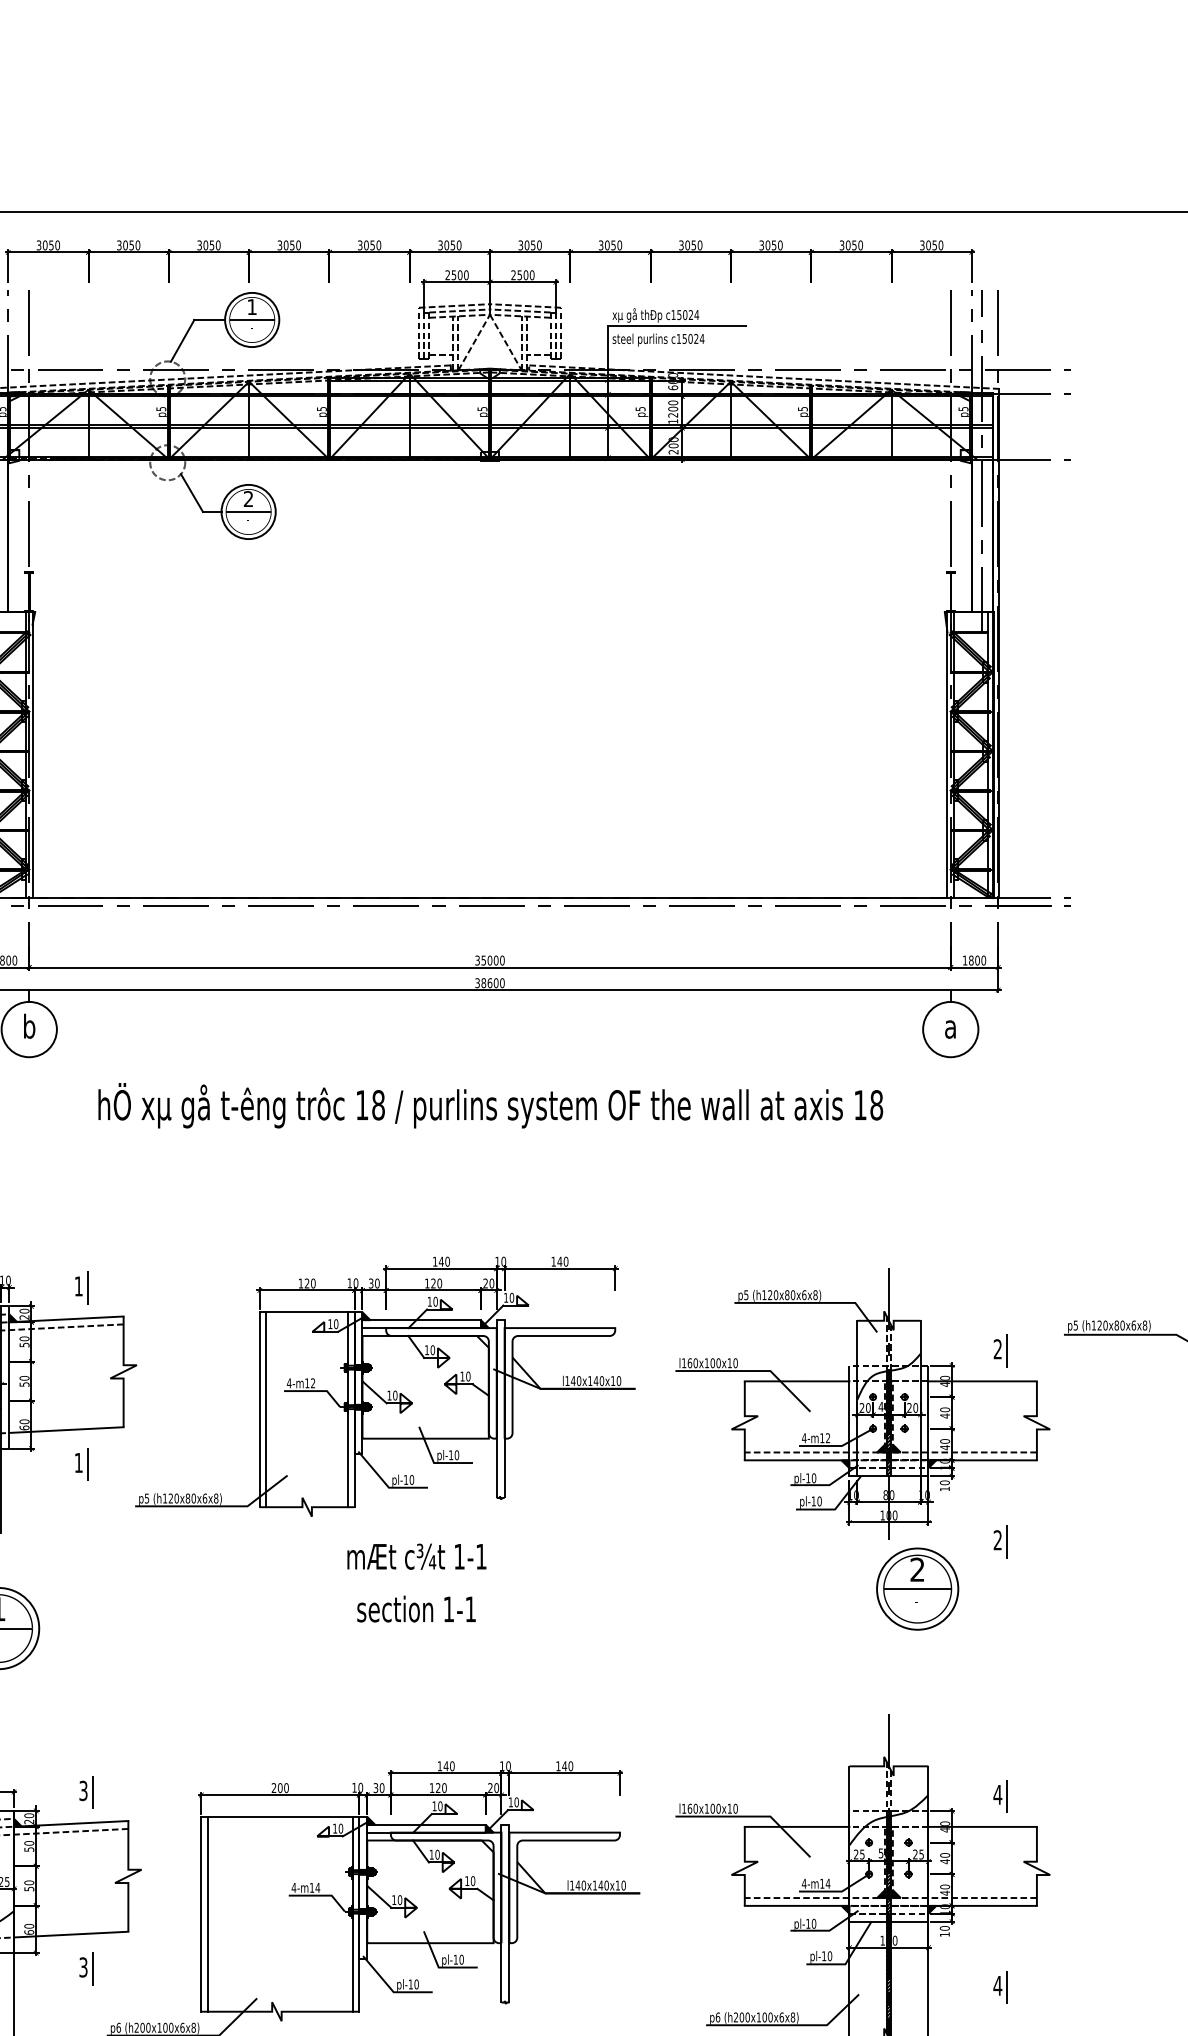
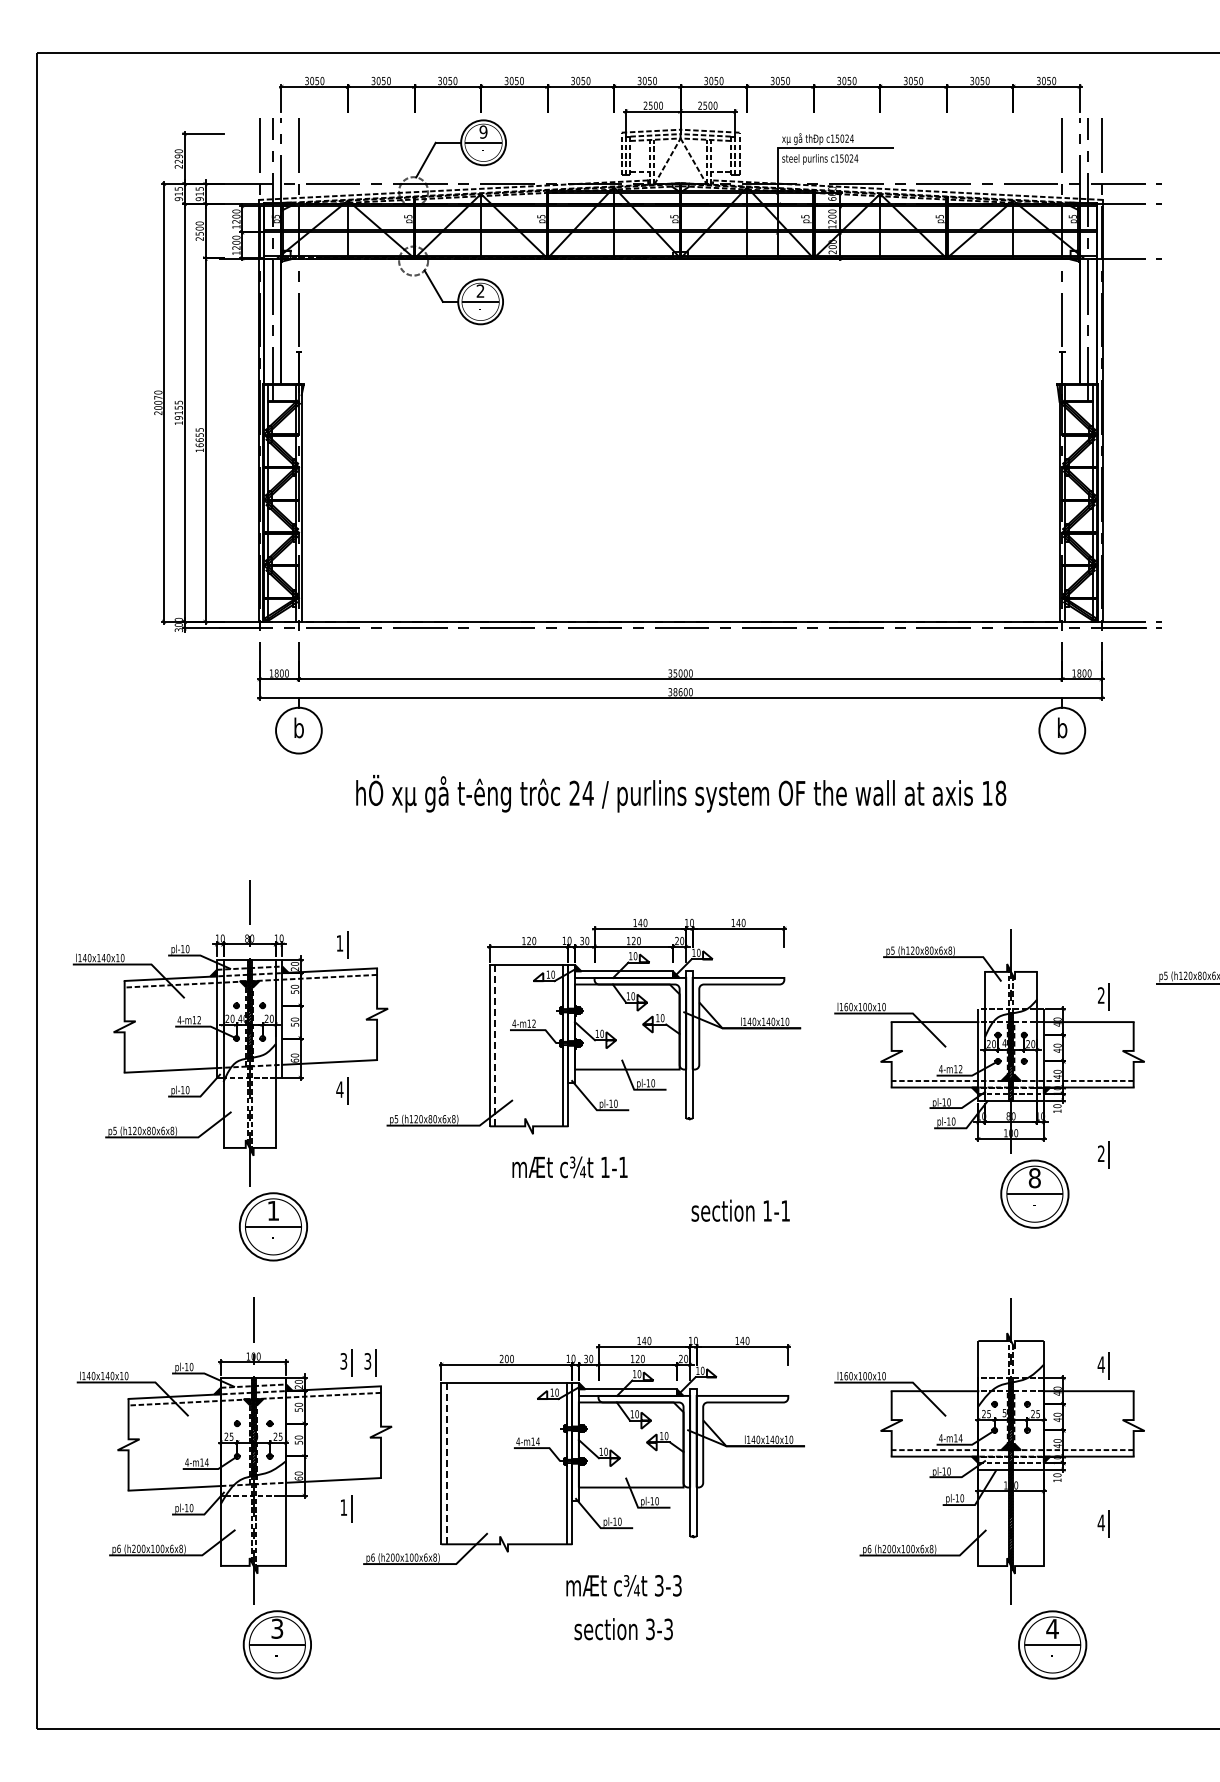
text: (252, 306) -> (483, 131), 1 -> 9
text: (950, 1025) -> (1062, 727), a -> b
text: (370, 1104) -> (581, 792), 18 -> 24
line: (266, 1409) -> (495, 1045), solid -> dashed
text: (78, 1462) -> (339, 1089), 1 -> 4
text: (416, 1556) -> (569, 1167), moved
text: (917, 1570) -> (1034, 1178), 2 -> 8
text: (416, 1608) -> (740, 1210), moved
part: (115, 1792) -> (370, 1362), added
line: (207, 1914) -> (446, 1463), solid -> dashed
text: (83, 1967) -> (343, 1507), 3 -> 1

